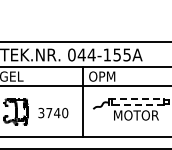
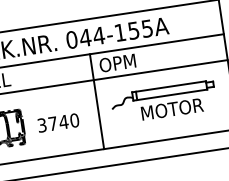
line: (136, 99) -> (169, 87), dashed -> solid
line: (136, 105) -> (170, 95), dashed -> solid

